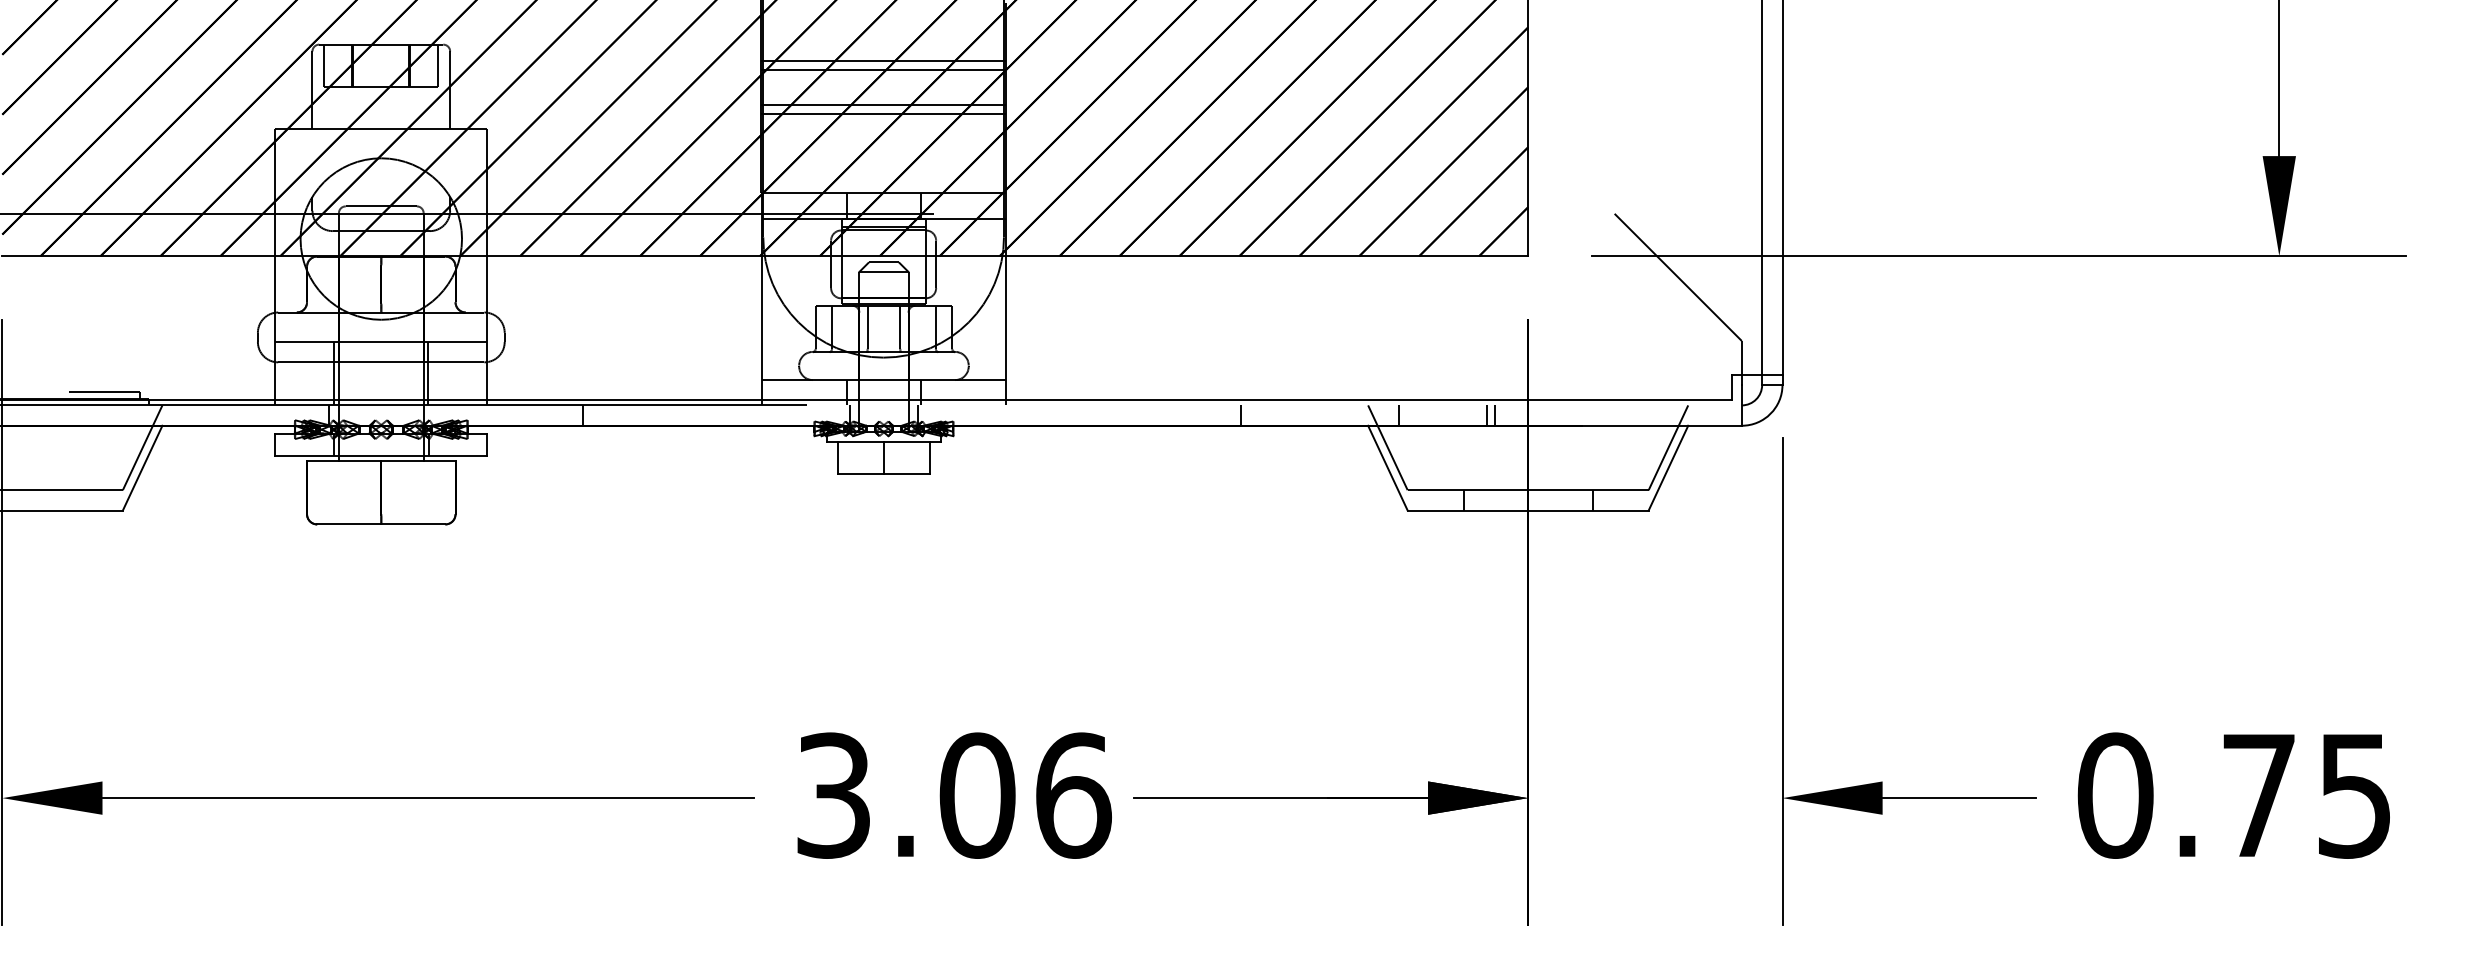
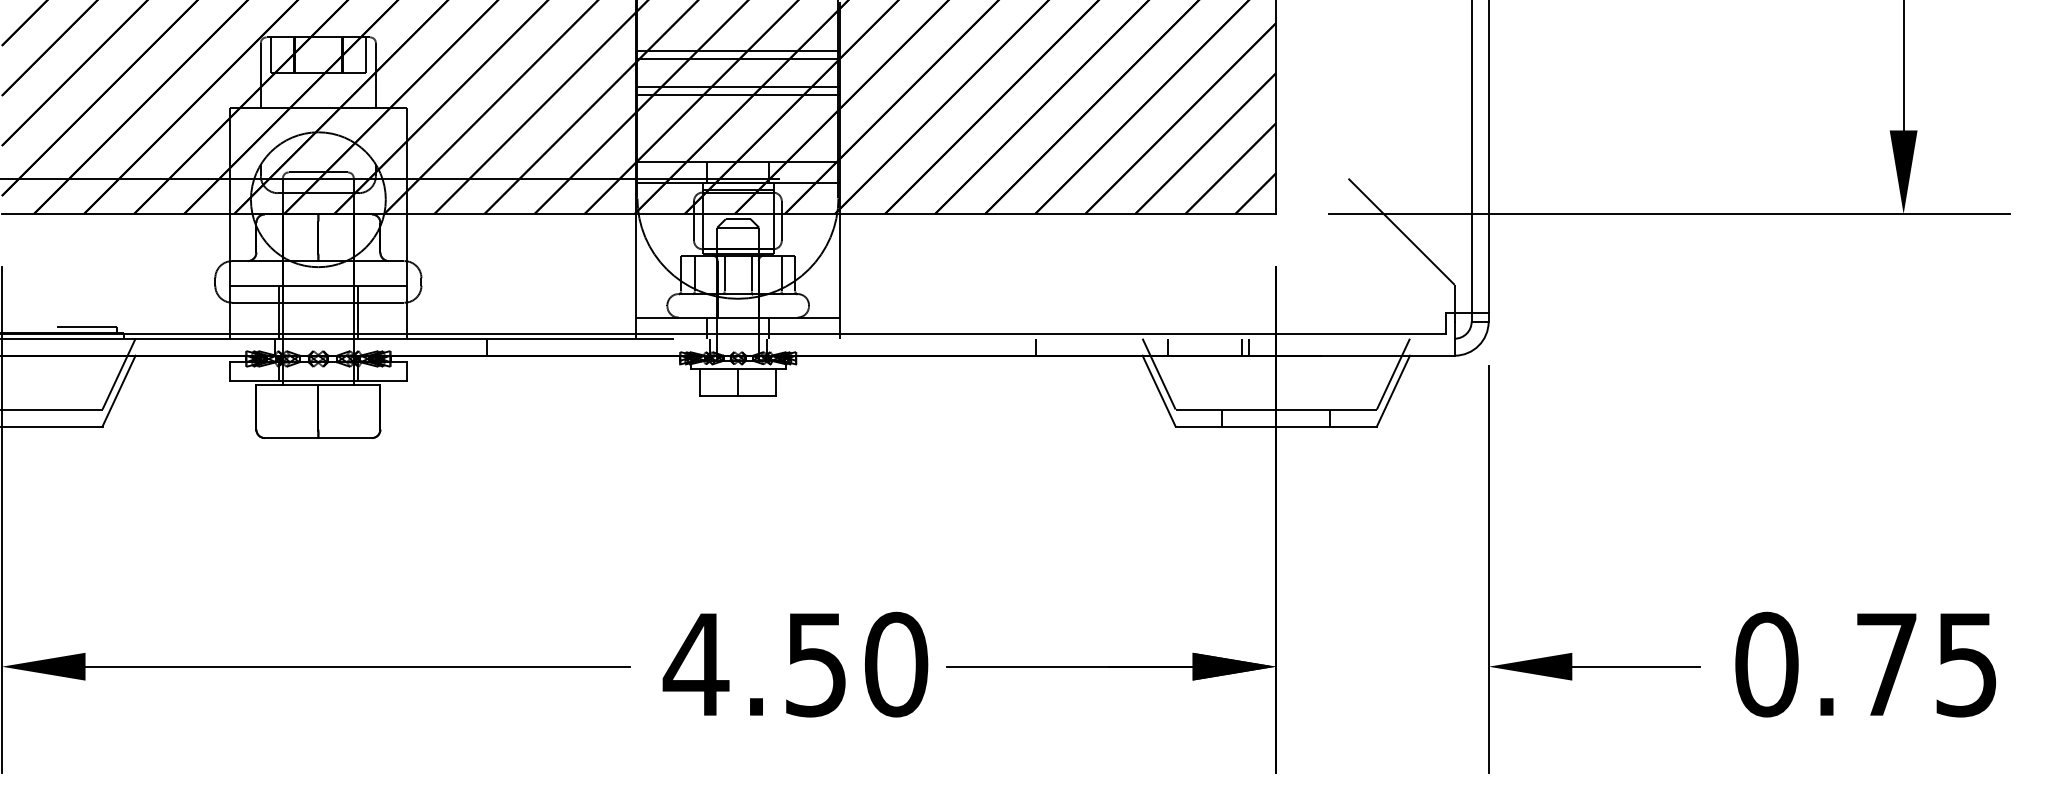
text: (952, 795) -> (795, 664), 3.06 -> 4.50

